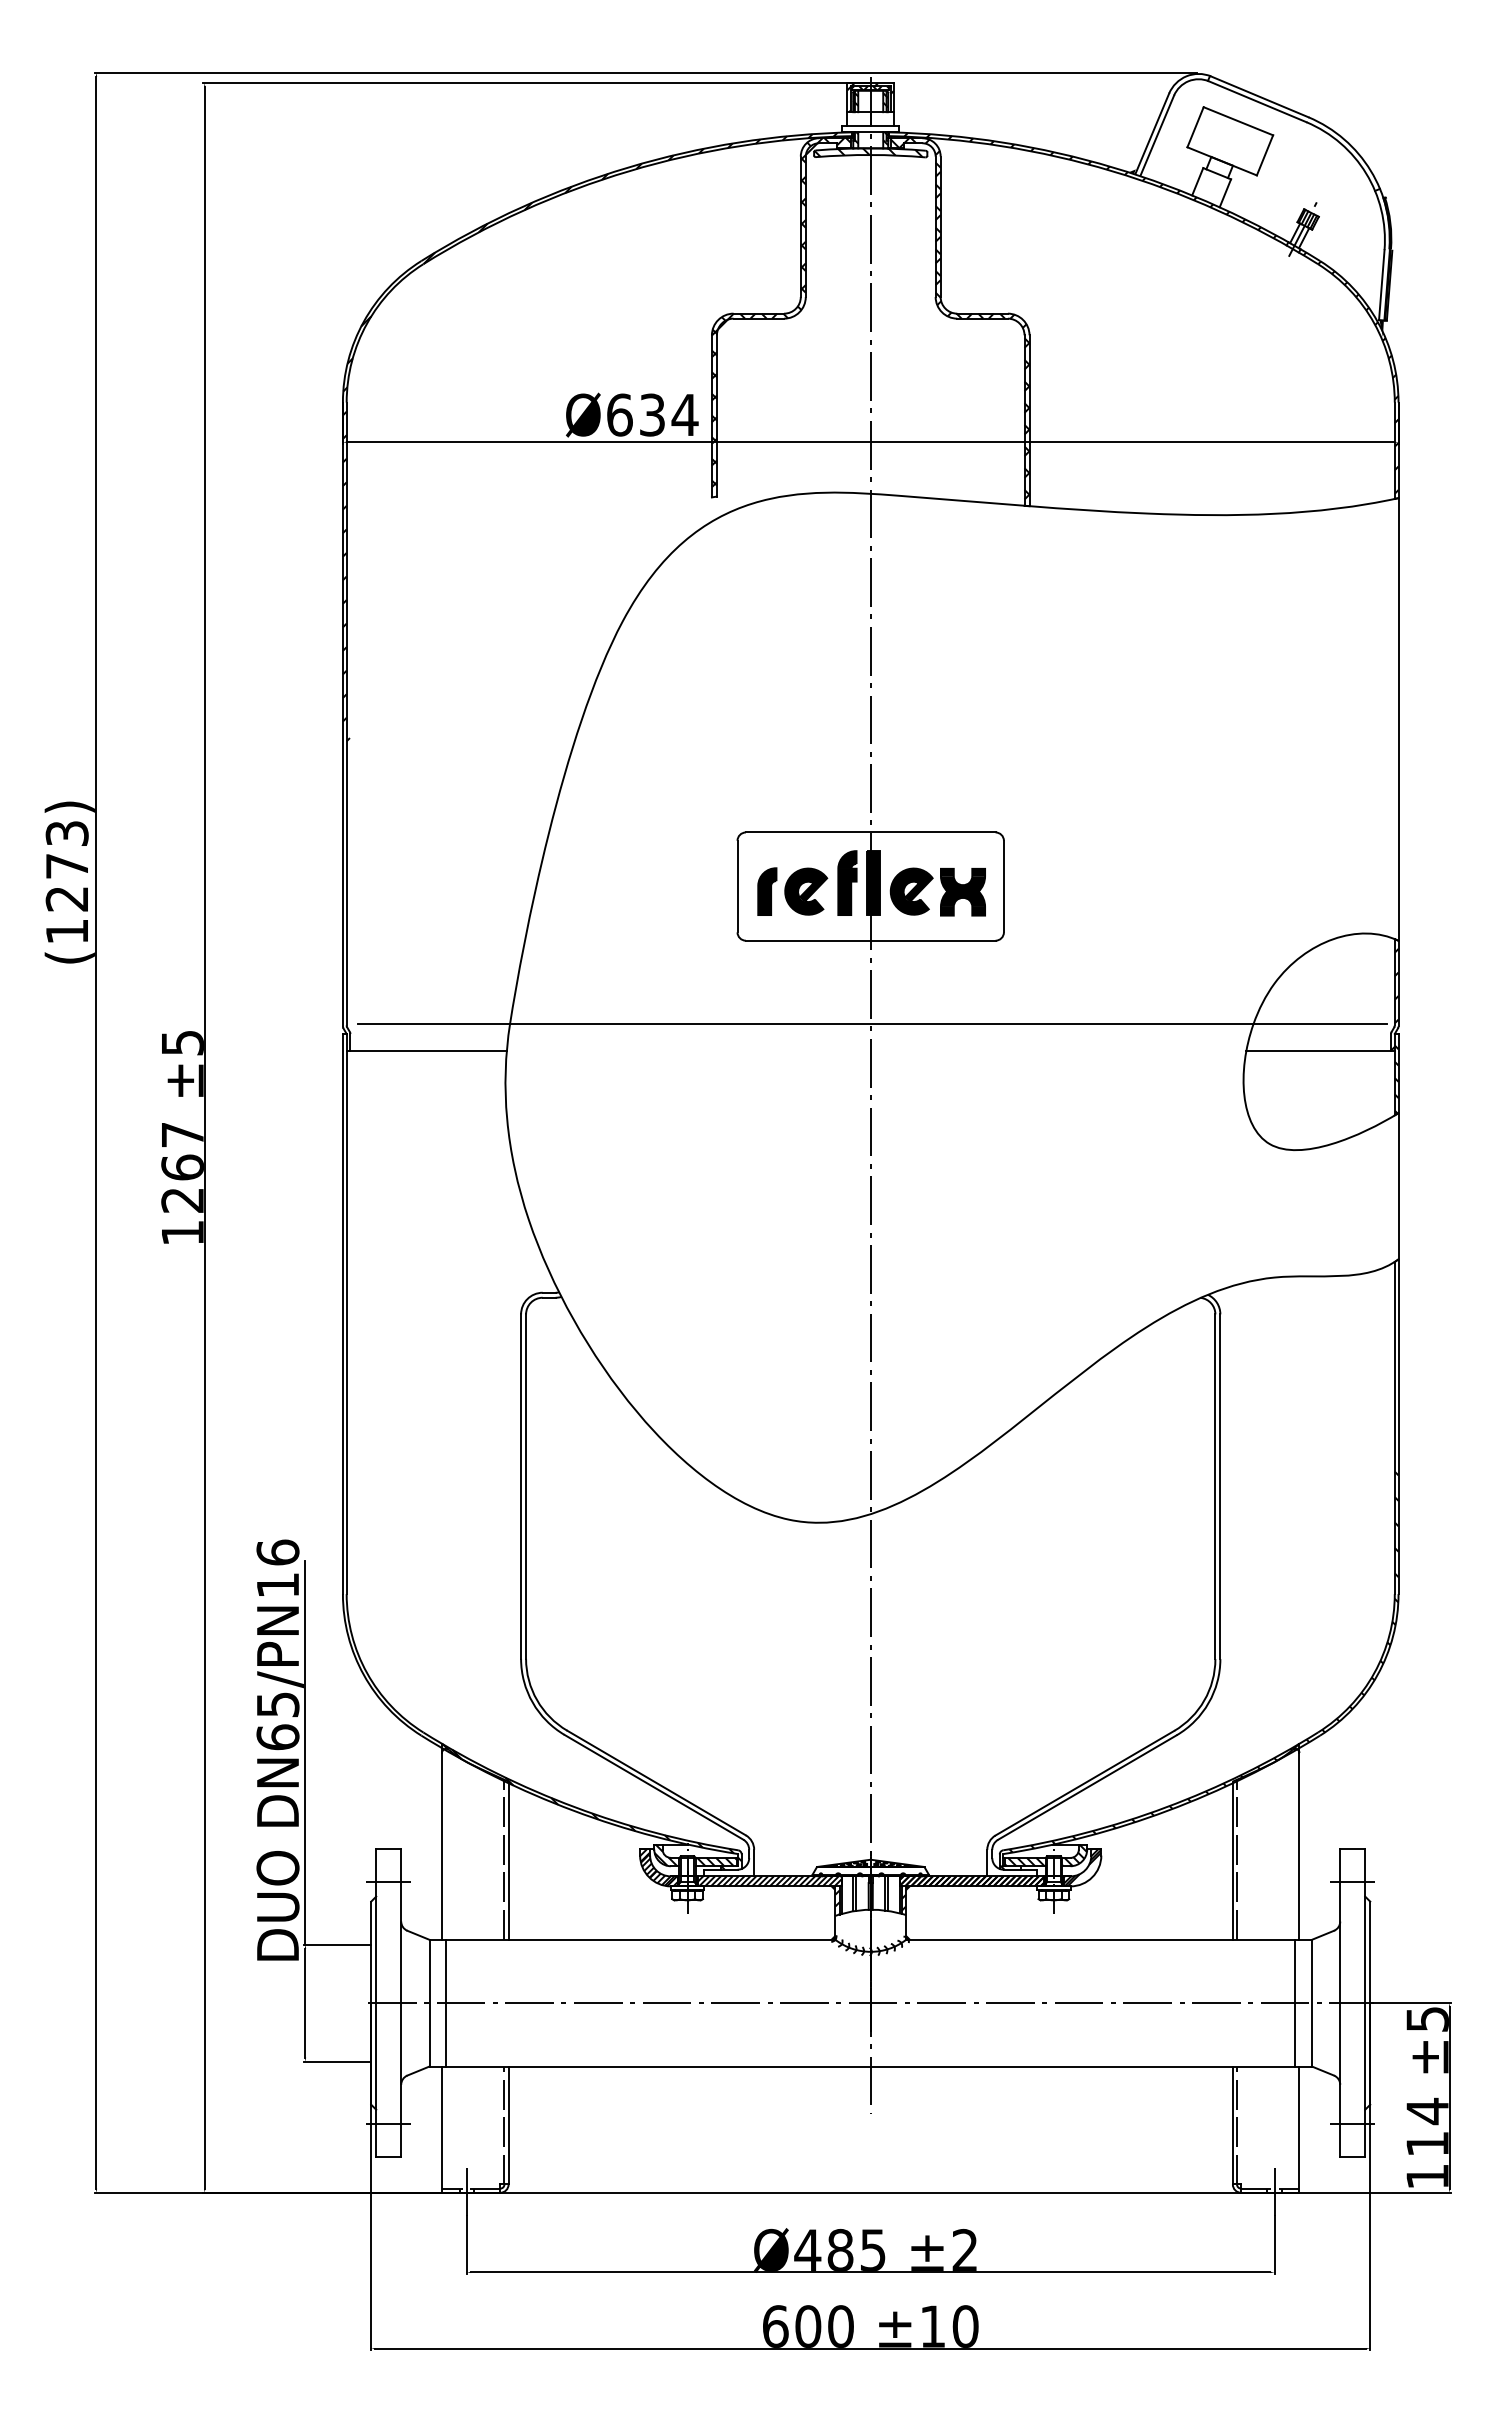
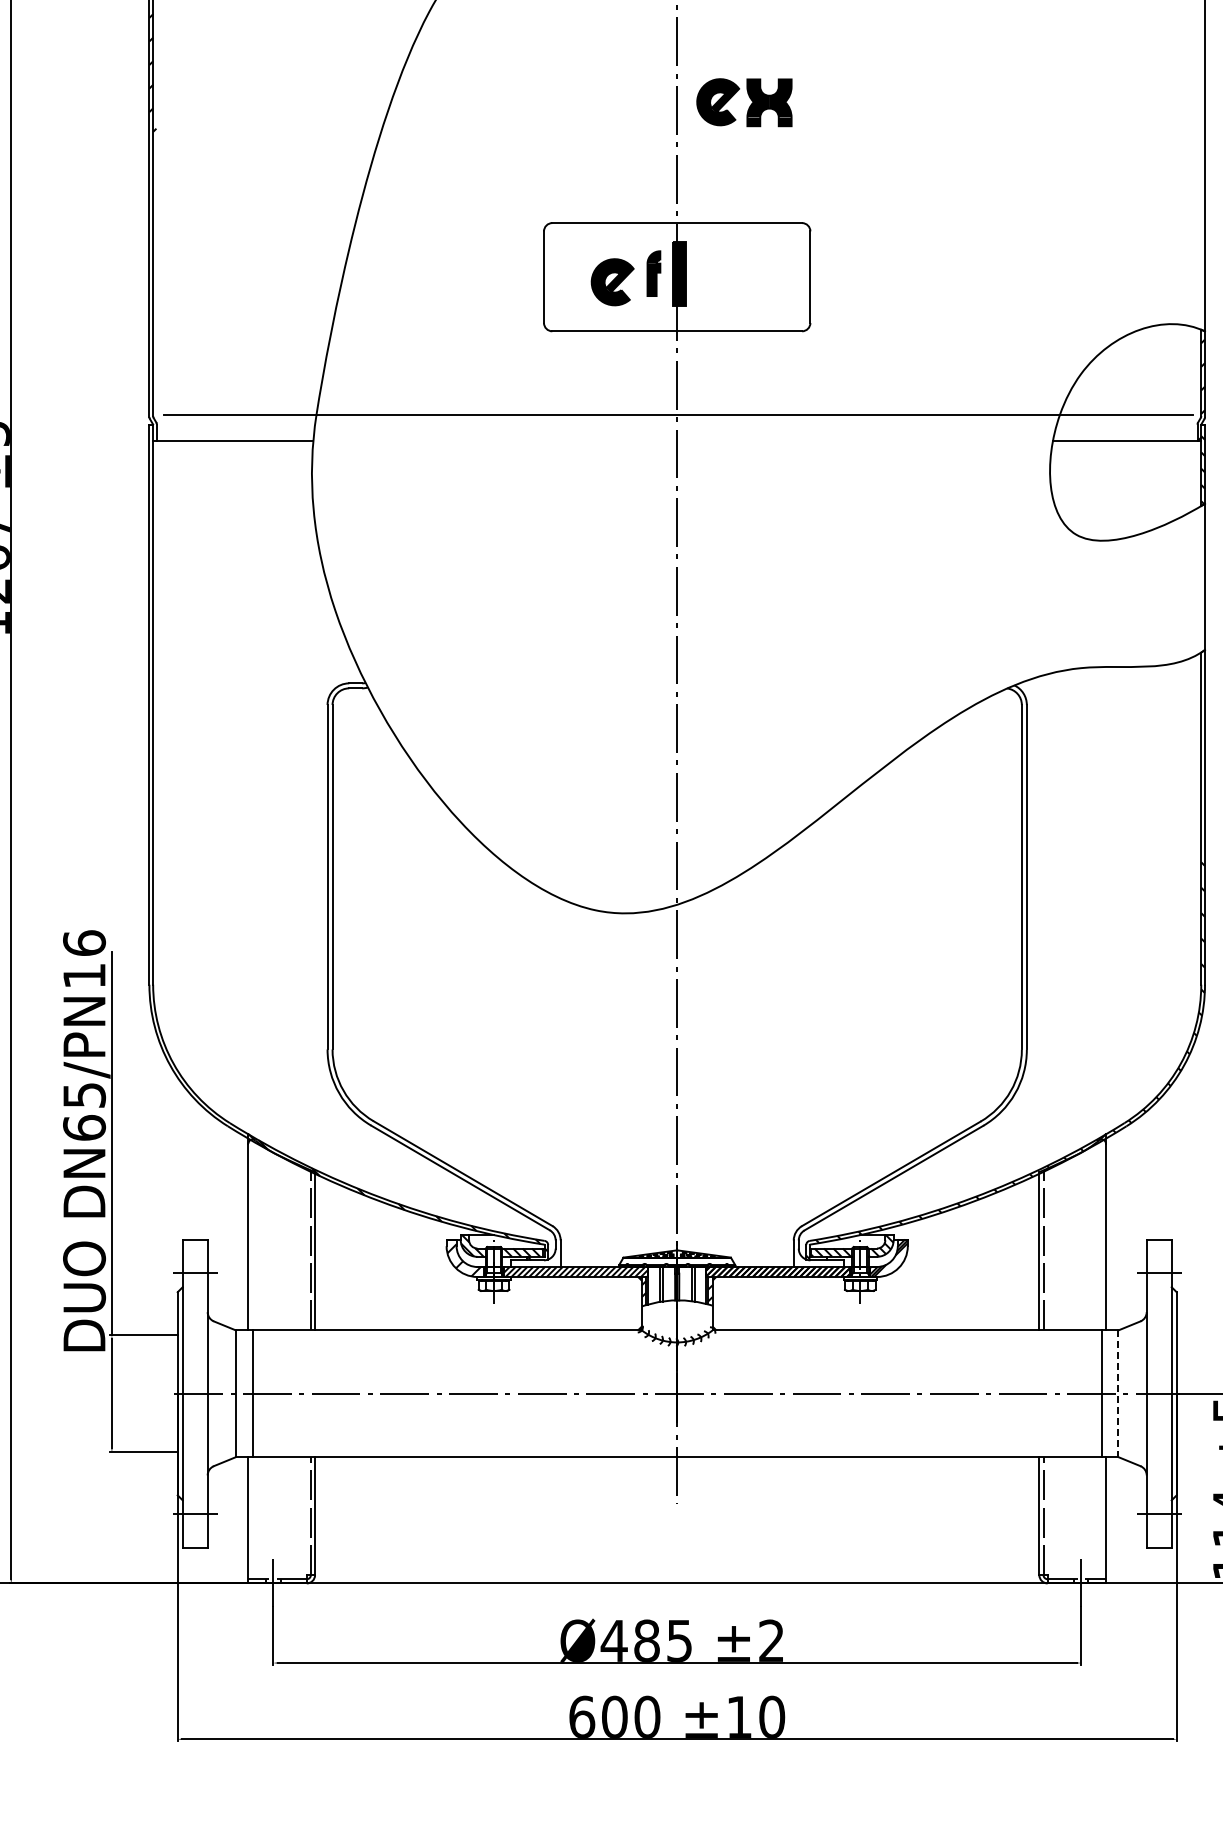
part: (847, 882) -> (653, 273), size x0.7
part: (943, 888) -> (749, 99), moved
part: (767, 891) -> (573, 282), removed
hatch: (658, 1867) -> (464, 1258), removed
line: (1311, 2003) -> (1117, 1394), solid -> dashed

